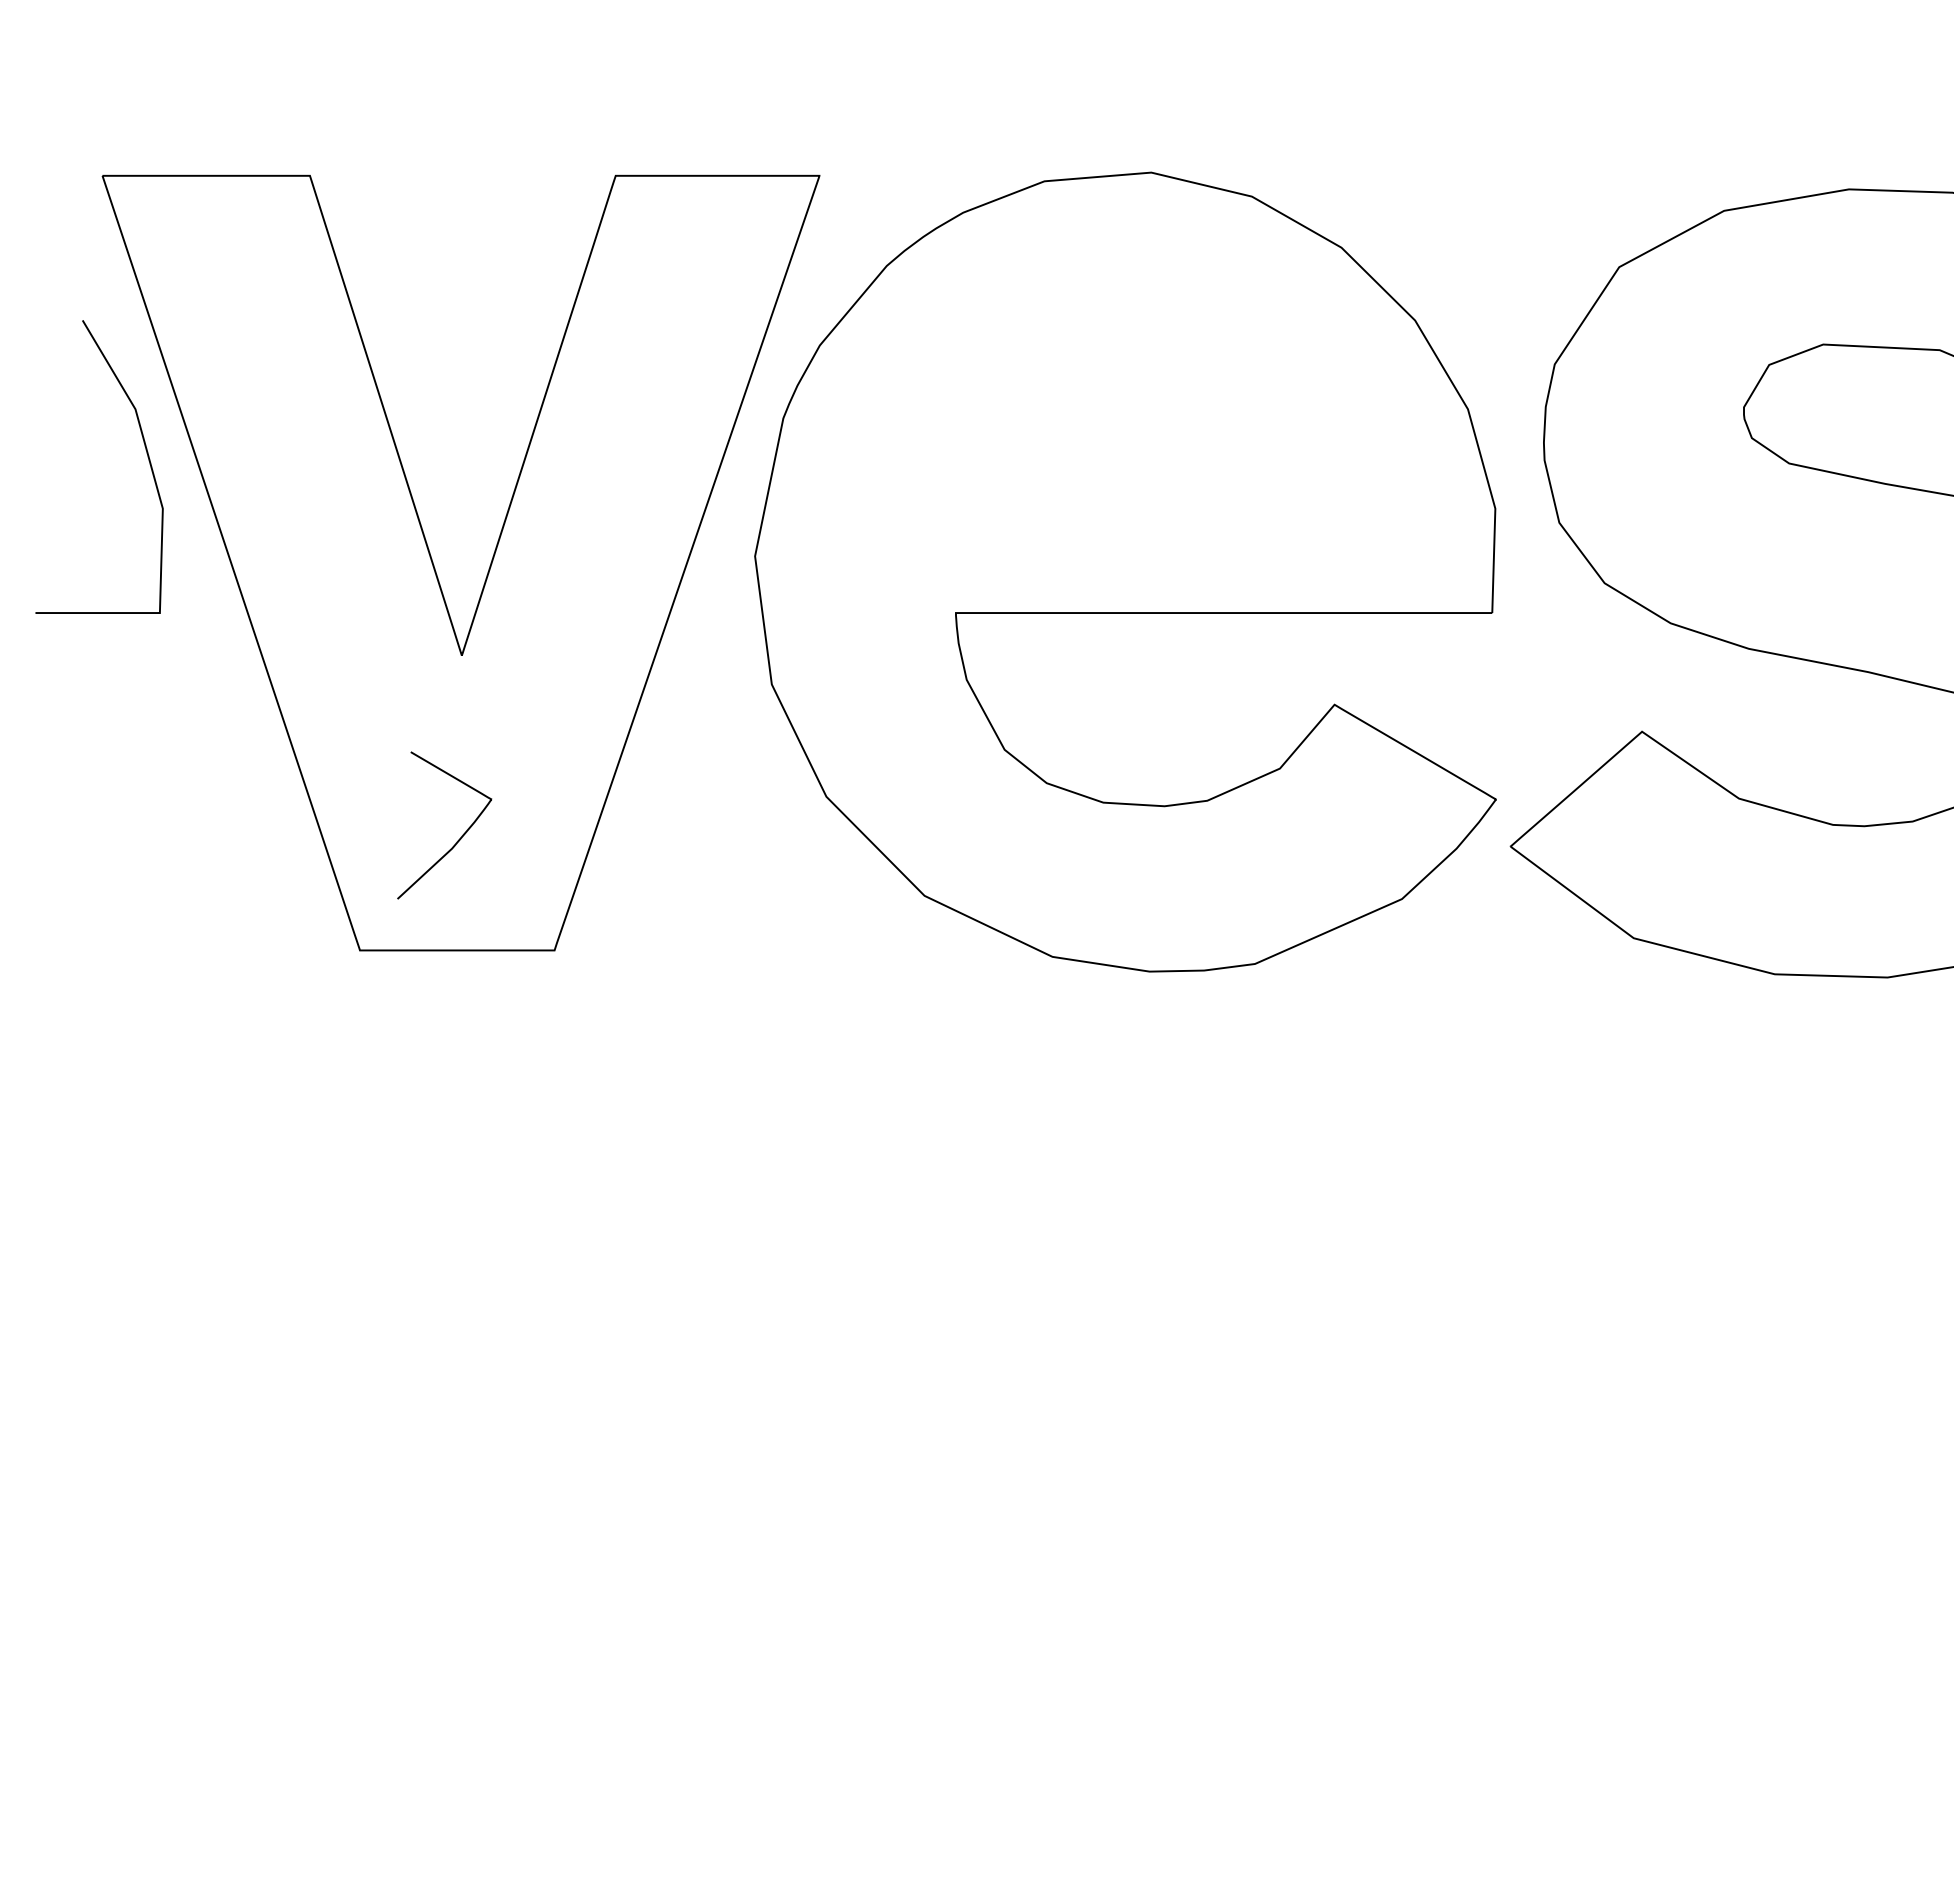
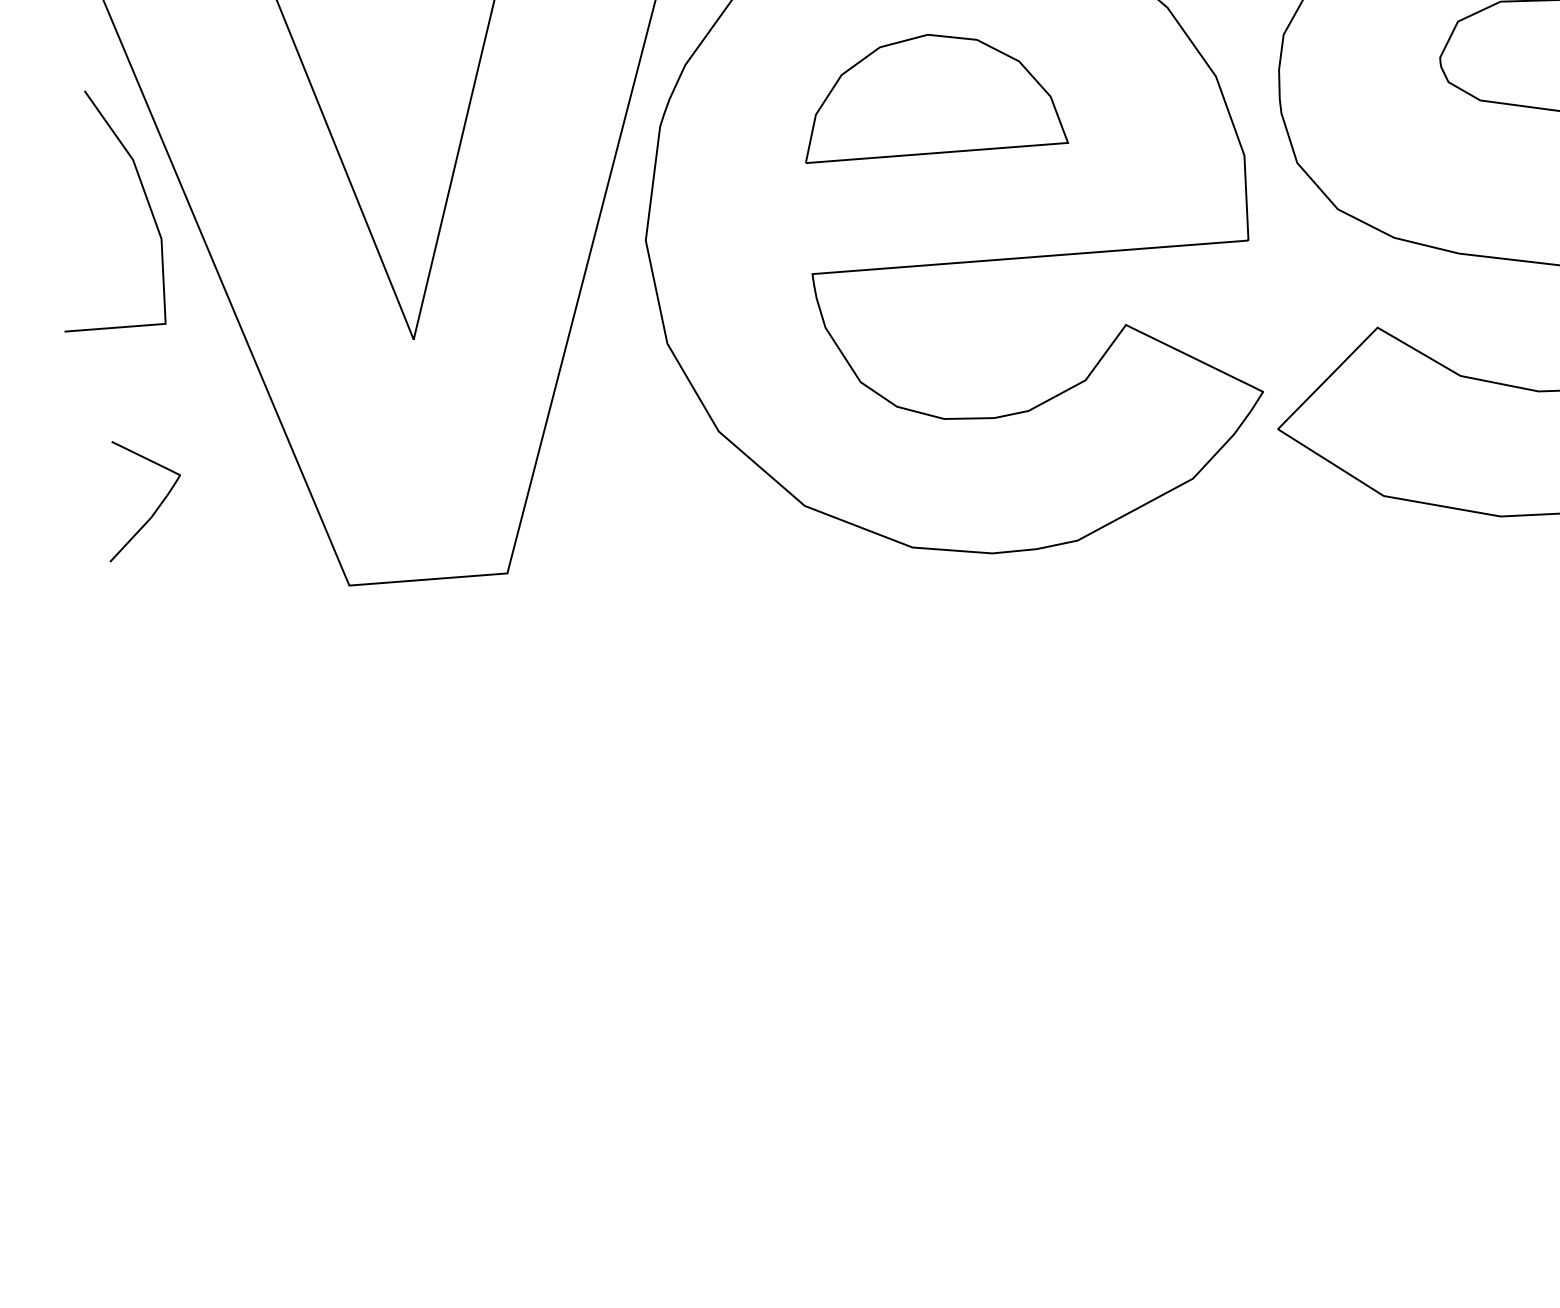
part: (1119, 403) -> (932, 93), added
curve: (458, 839) -> (155, 509), moved

